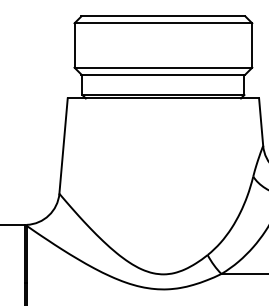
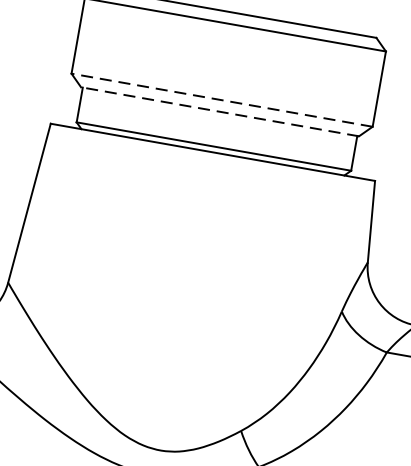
line: (163, 67) -> (222, 99), solid -> dashed
line: (162, 74) -> (218, 111), solid -> dashed

